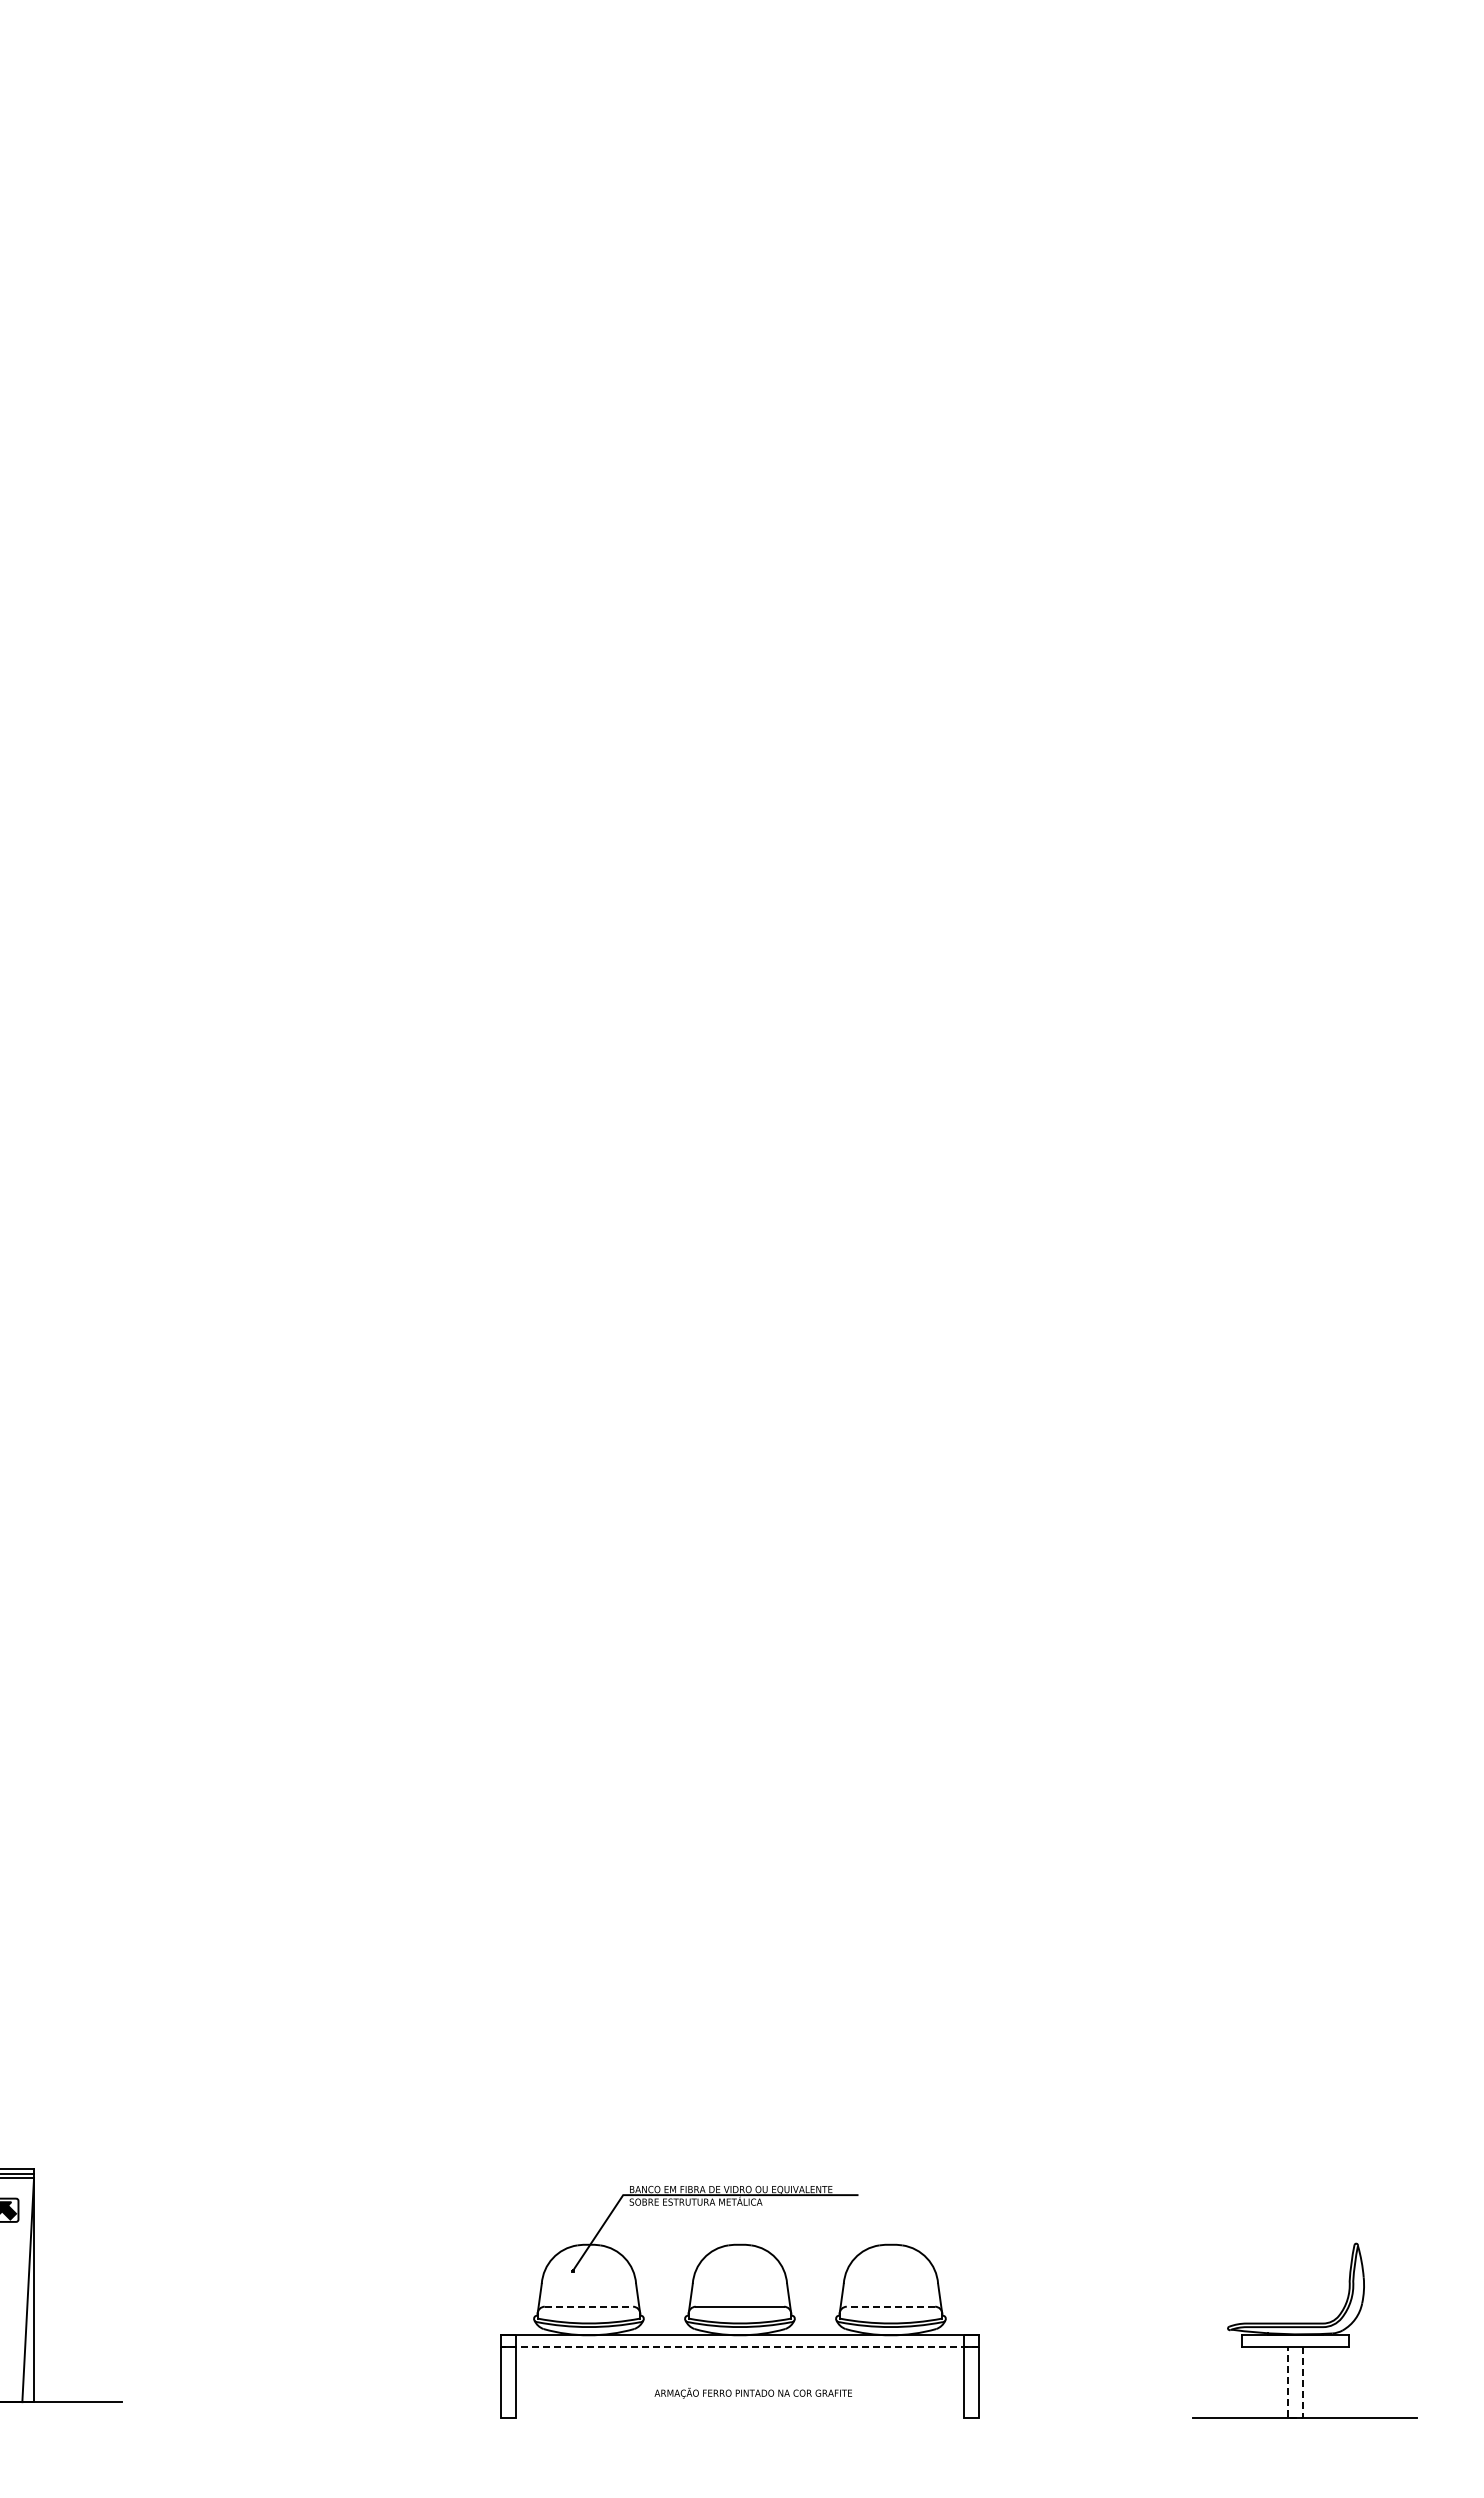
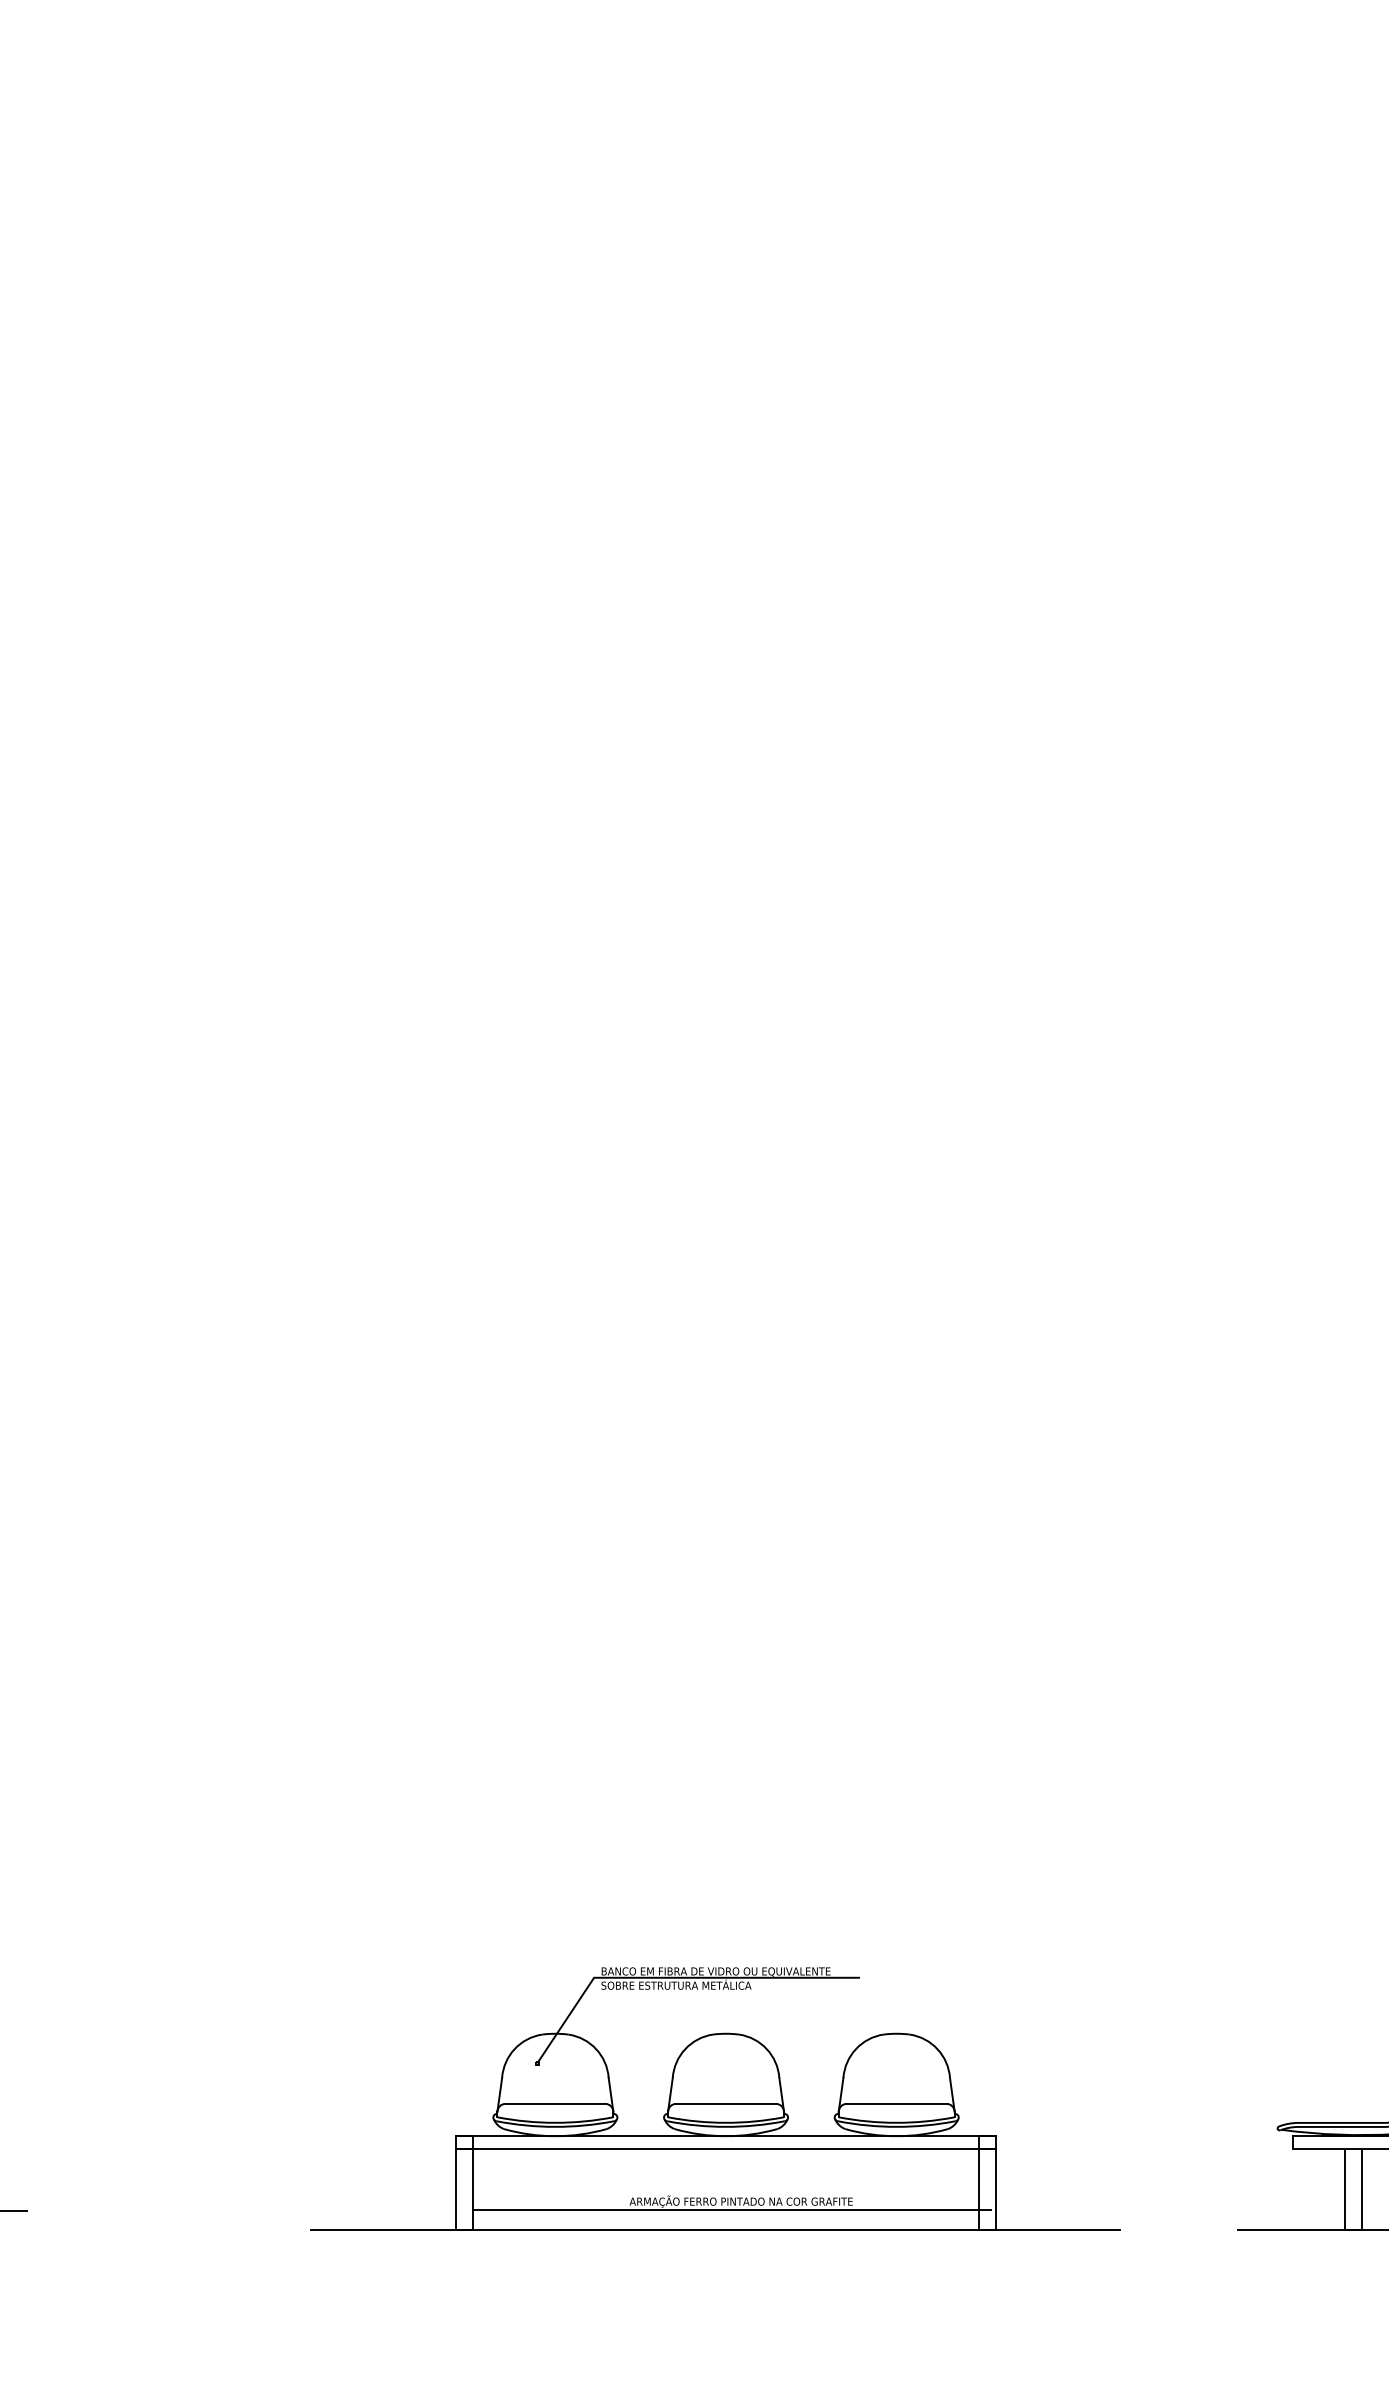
line: (589, 2306) -> (556, 2103), dashed -> solid
line: (890, 2306) -> (896, 2103), dashed -> solid
line: (739, 2346) -> (725, 2148), dashed -> solid
line: (745, 2400) -> (732, 2209), added
line: (730, 2418) -> (715, 2230), added
line: (1294, 2418) -> (1352, 2230), dashed -> solid

